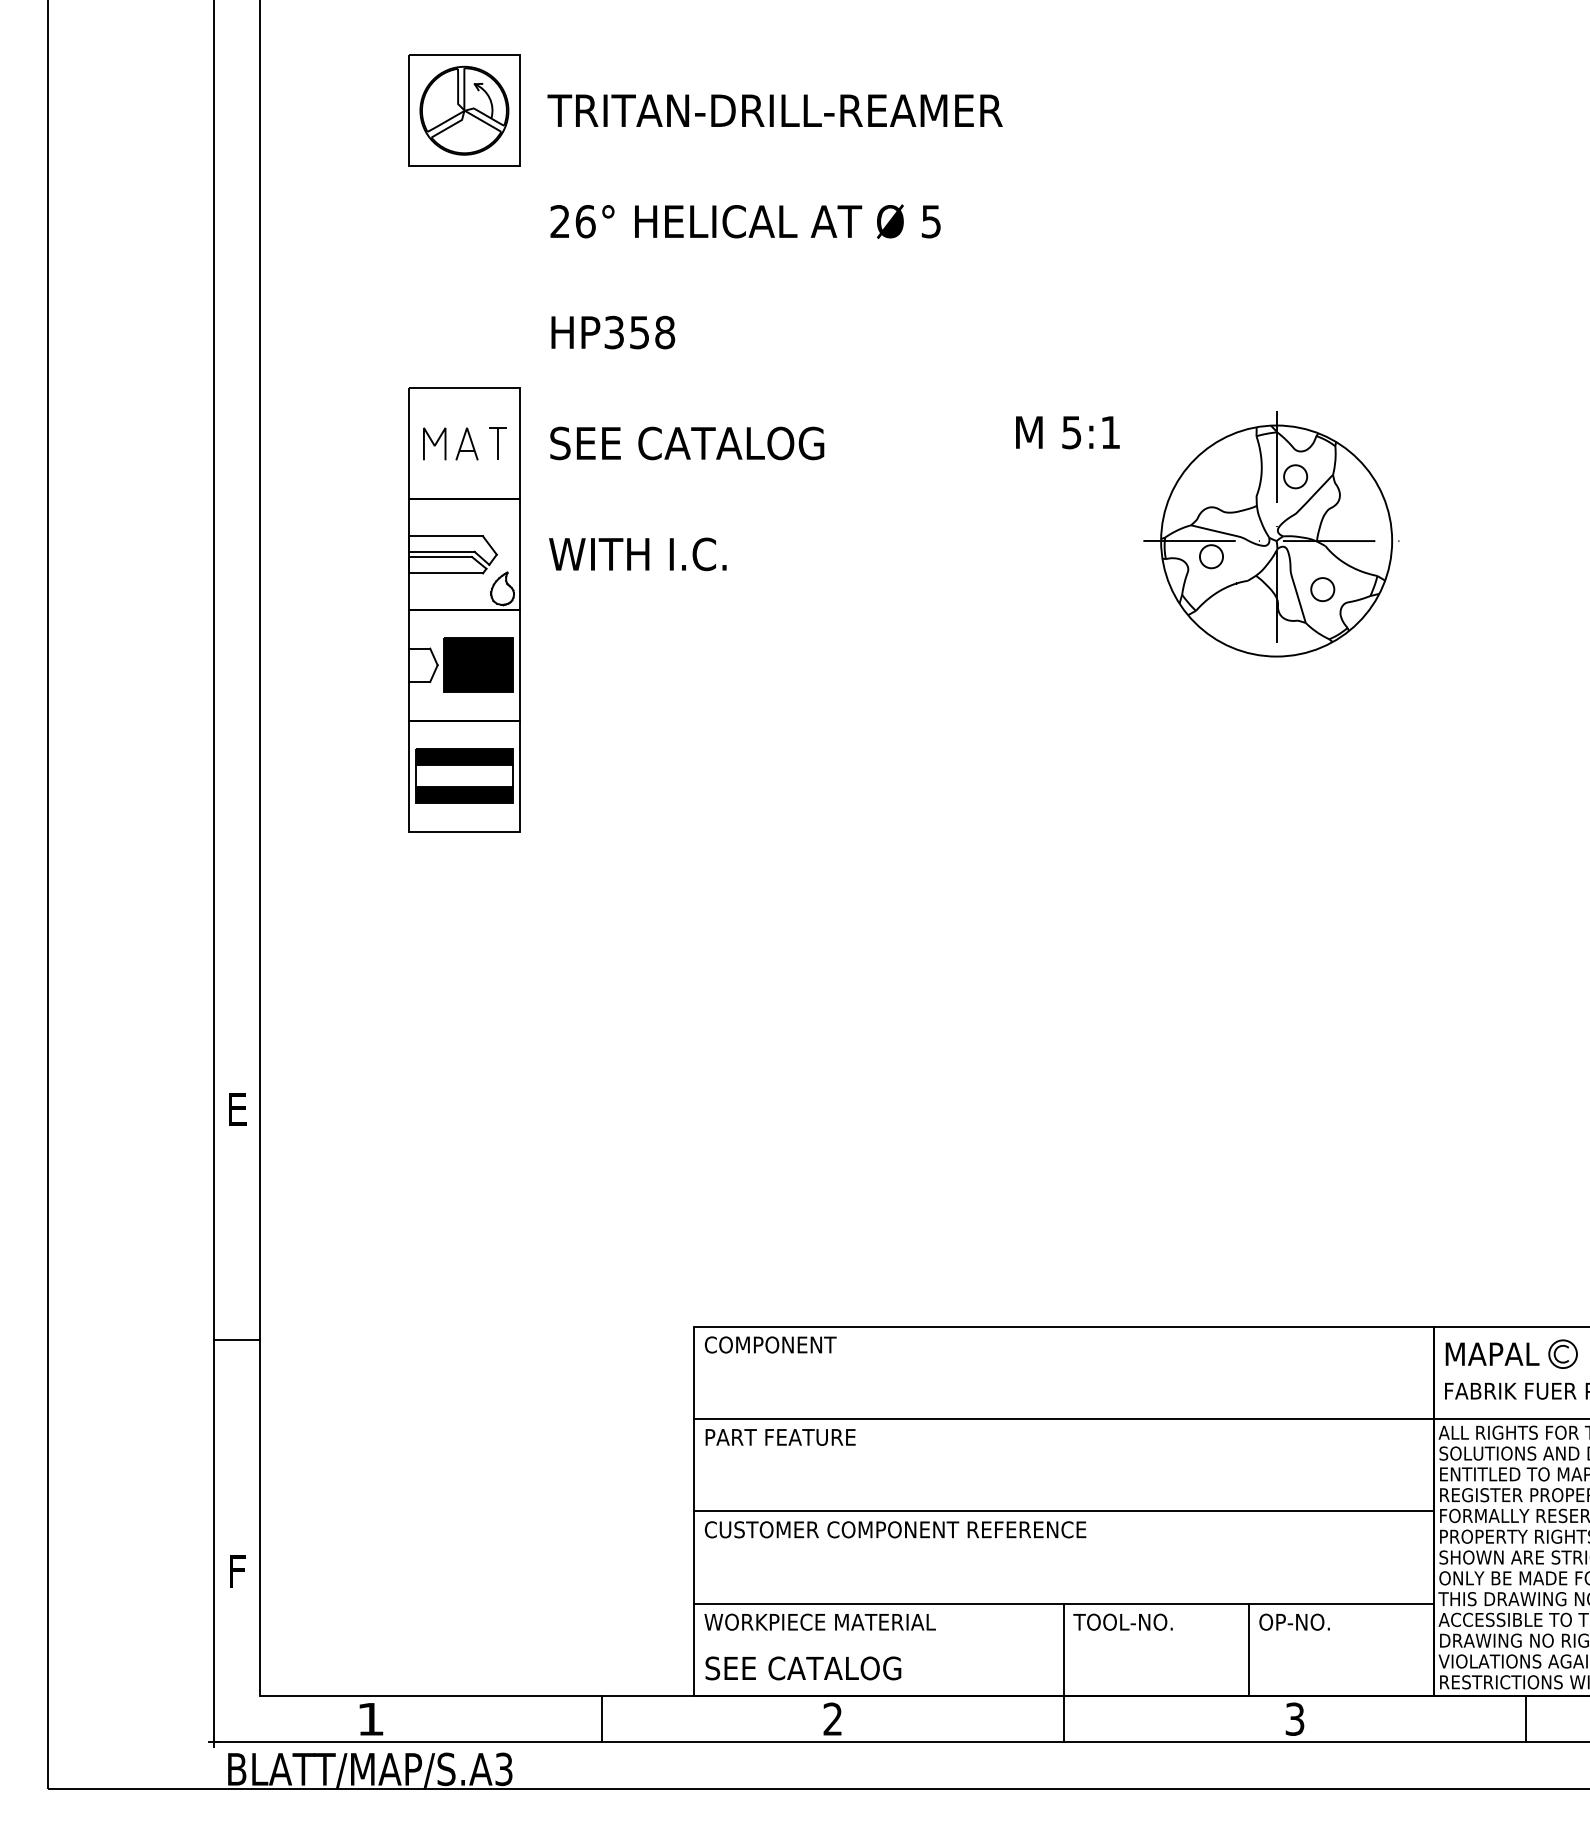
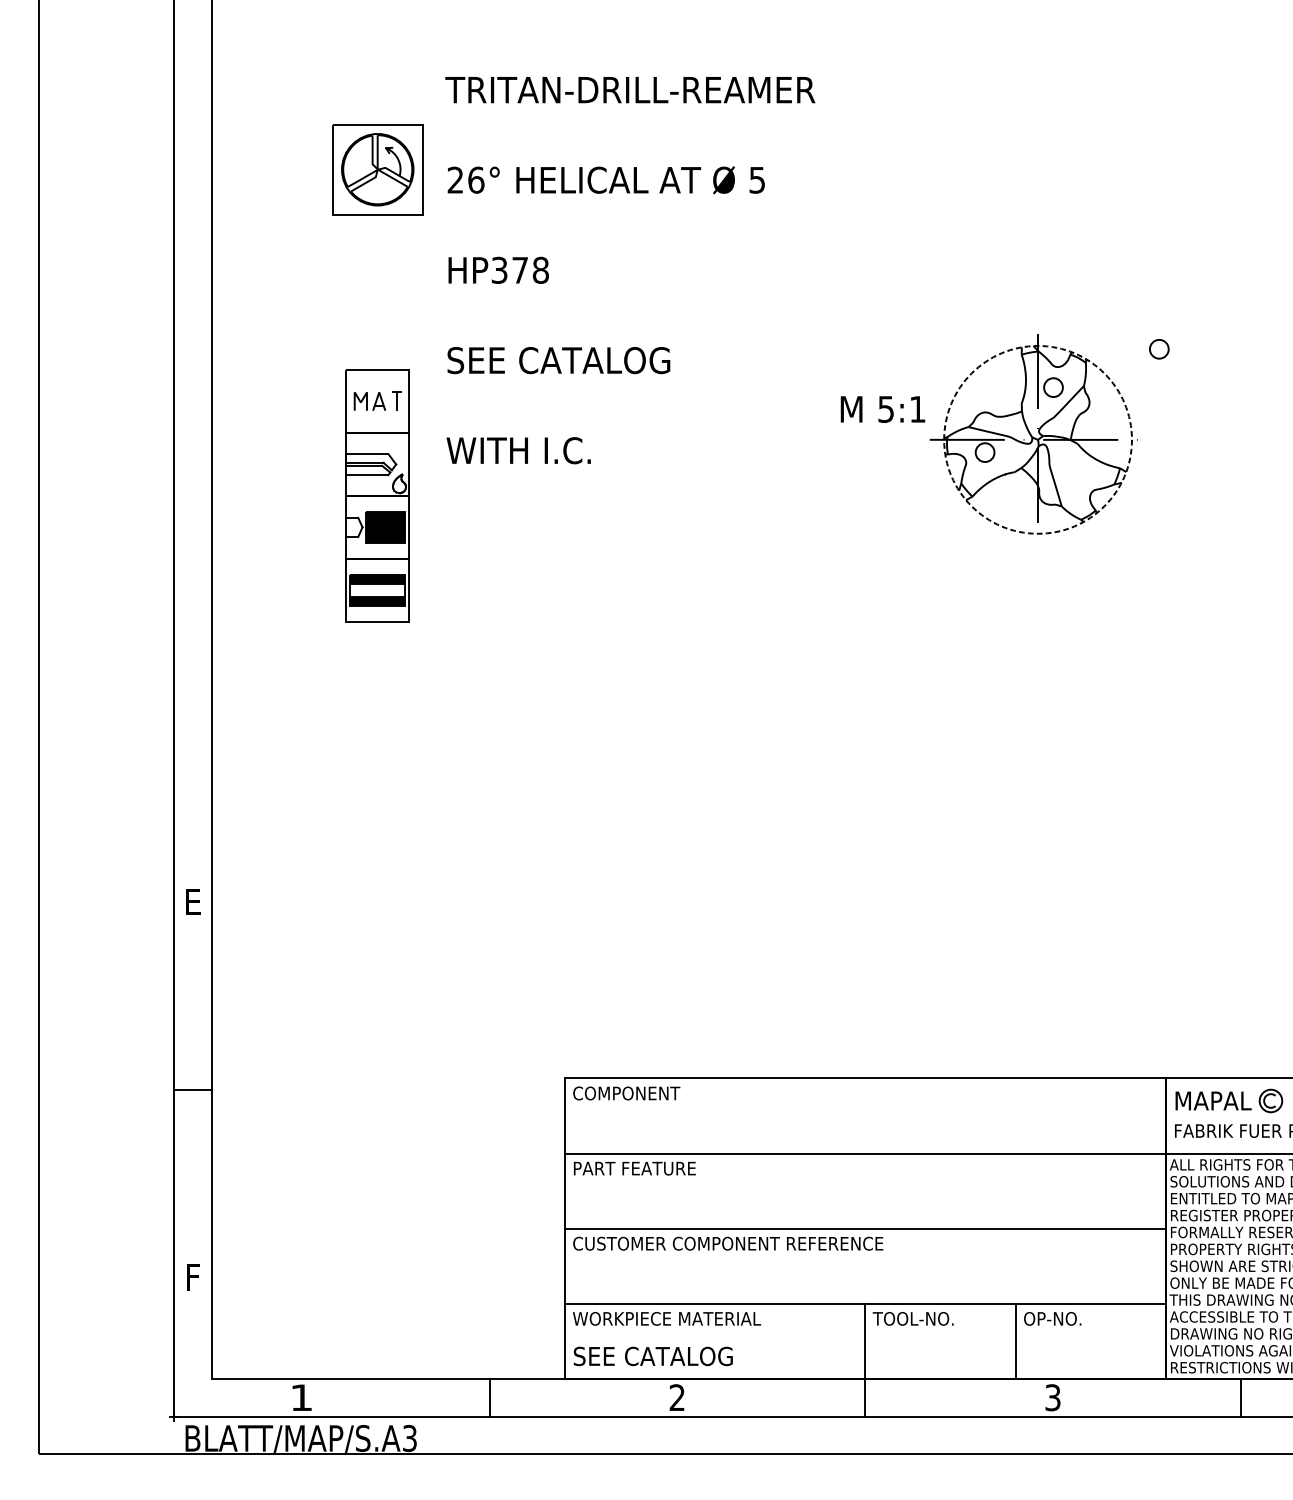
part: (464, 110) -> (377, 169), moved
text: (639, 332) -> (520, 270), HP358 -> HP378
text: (1067, 432) -> (882, 409), moved
circle: (1276, 540) -> (1037, 439), solid -> dashed
circle: (1322, 589) -> (1159, 349), moved
part: (464, 609) -> (377, 495), size x0.7

